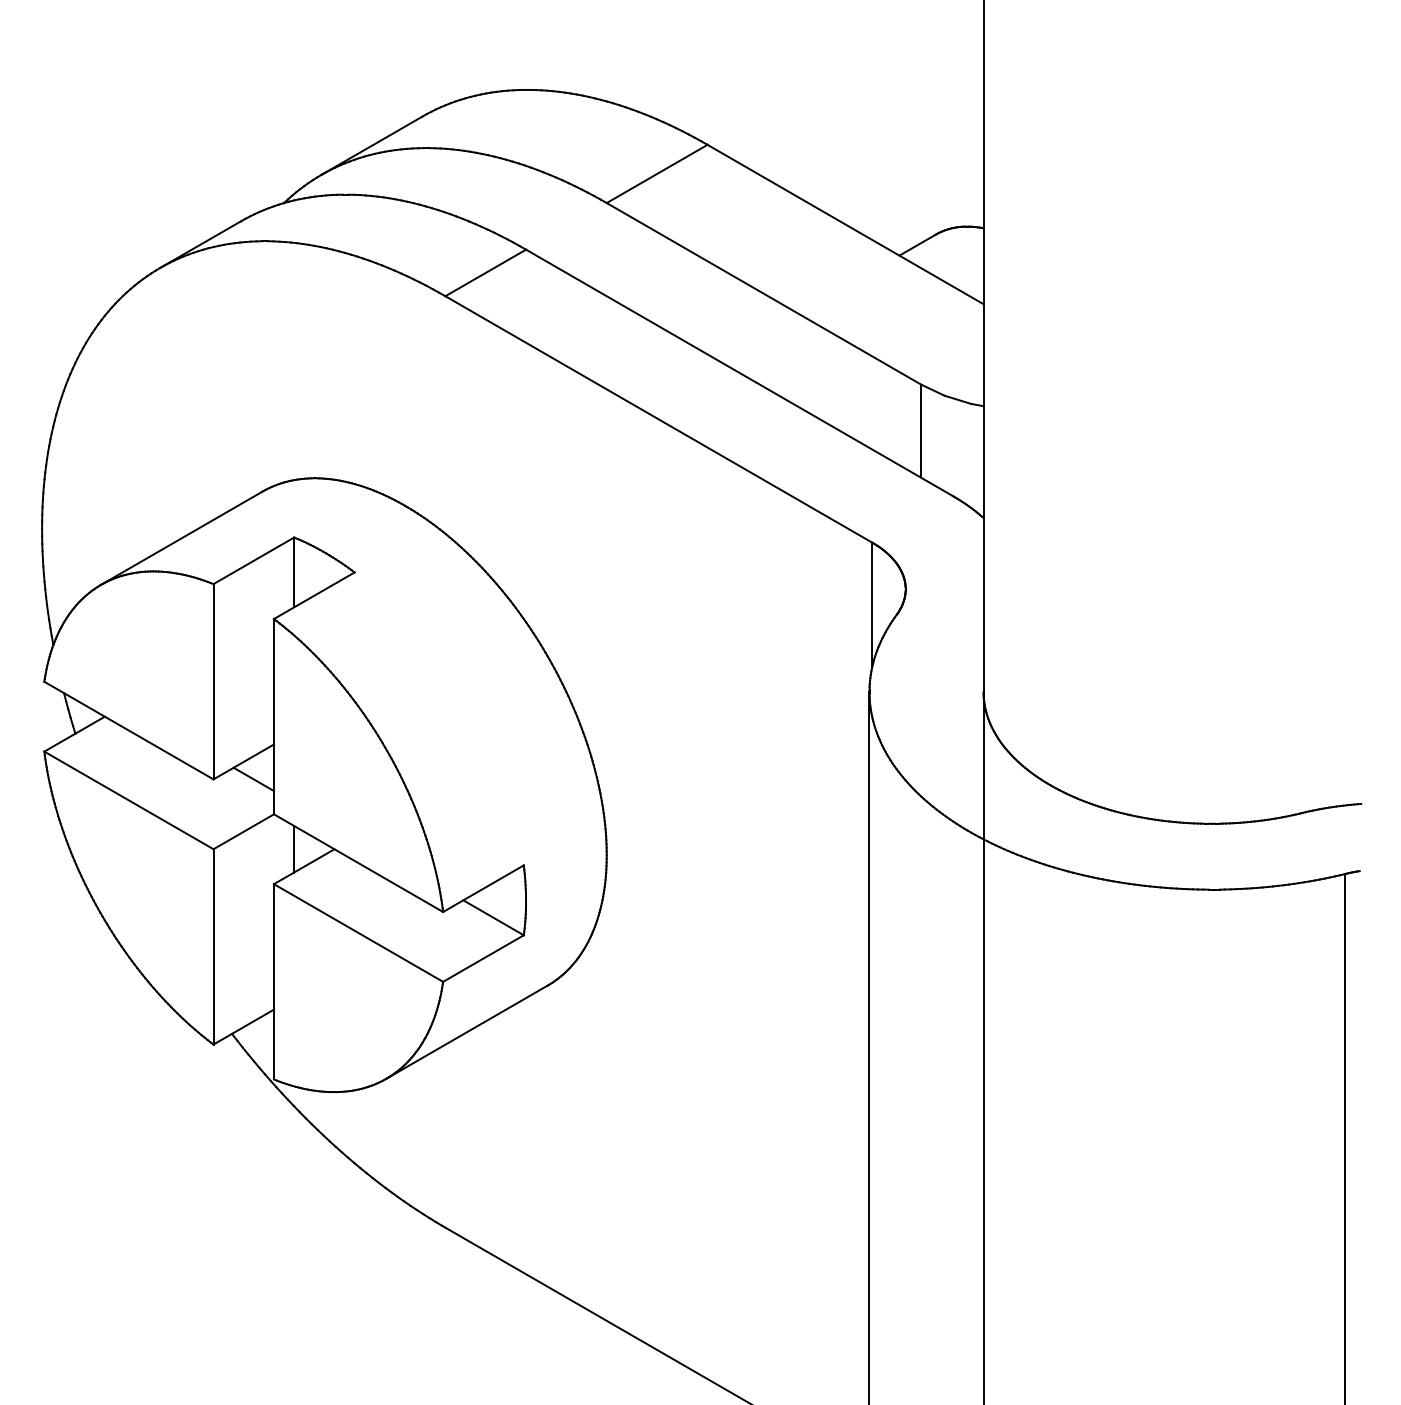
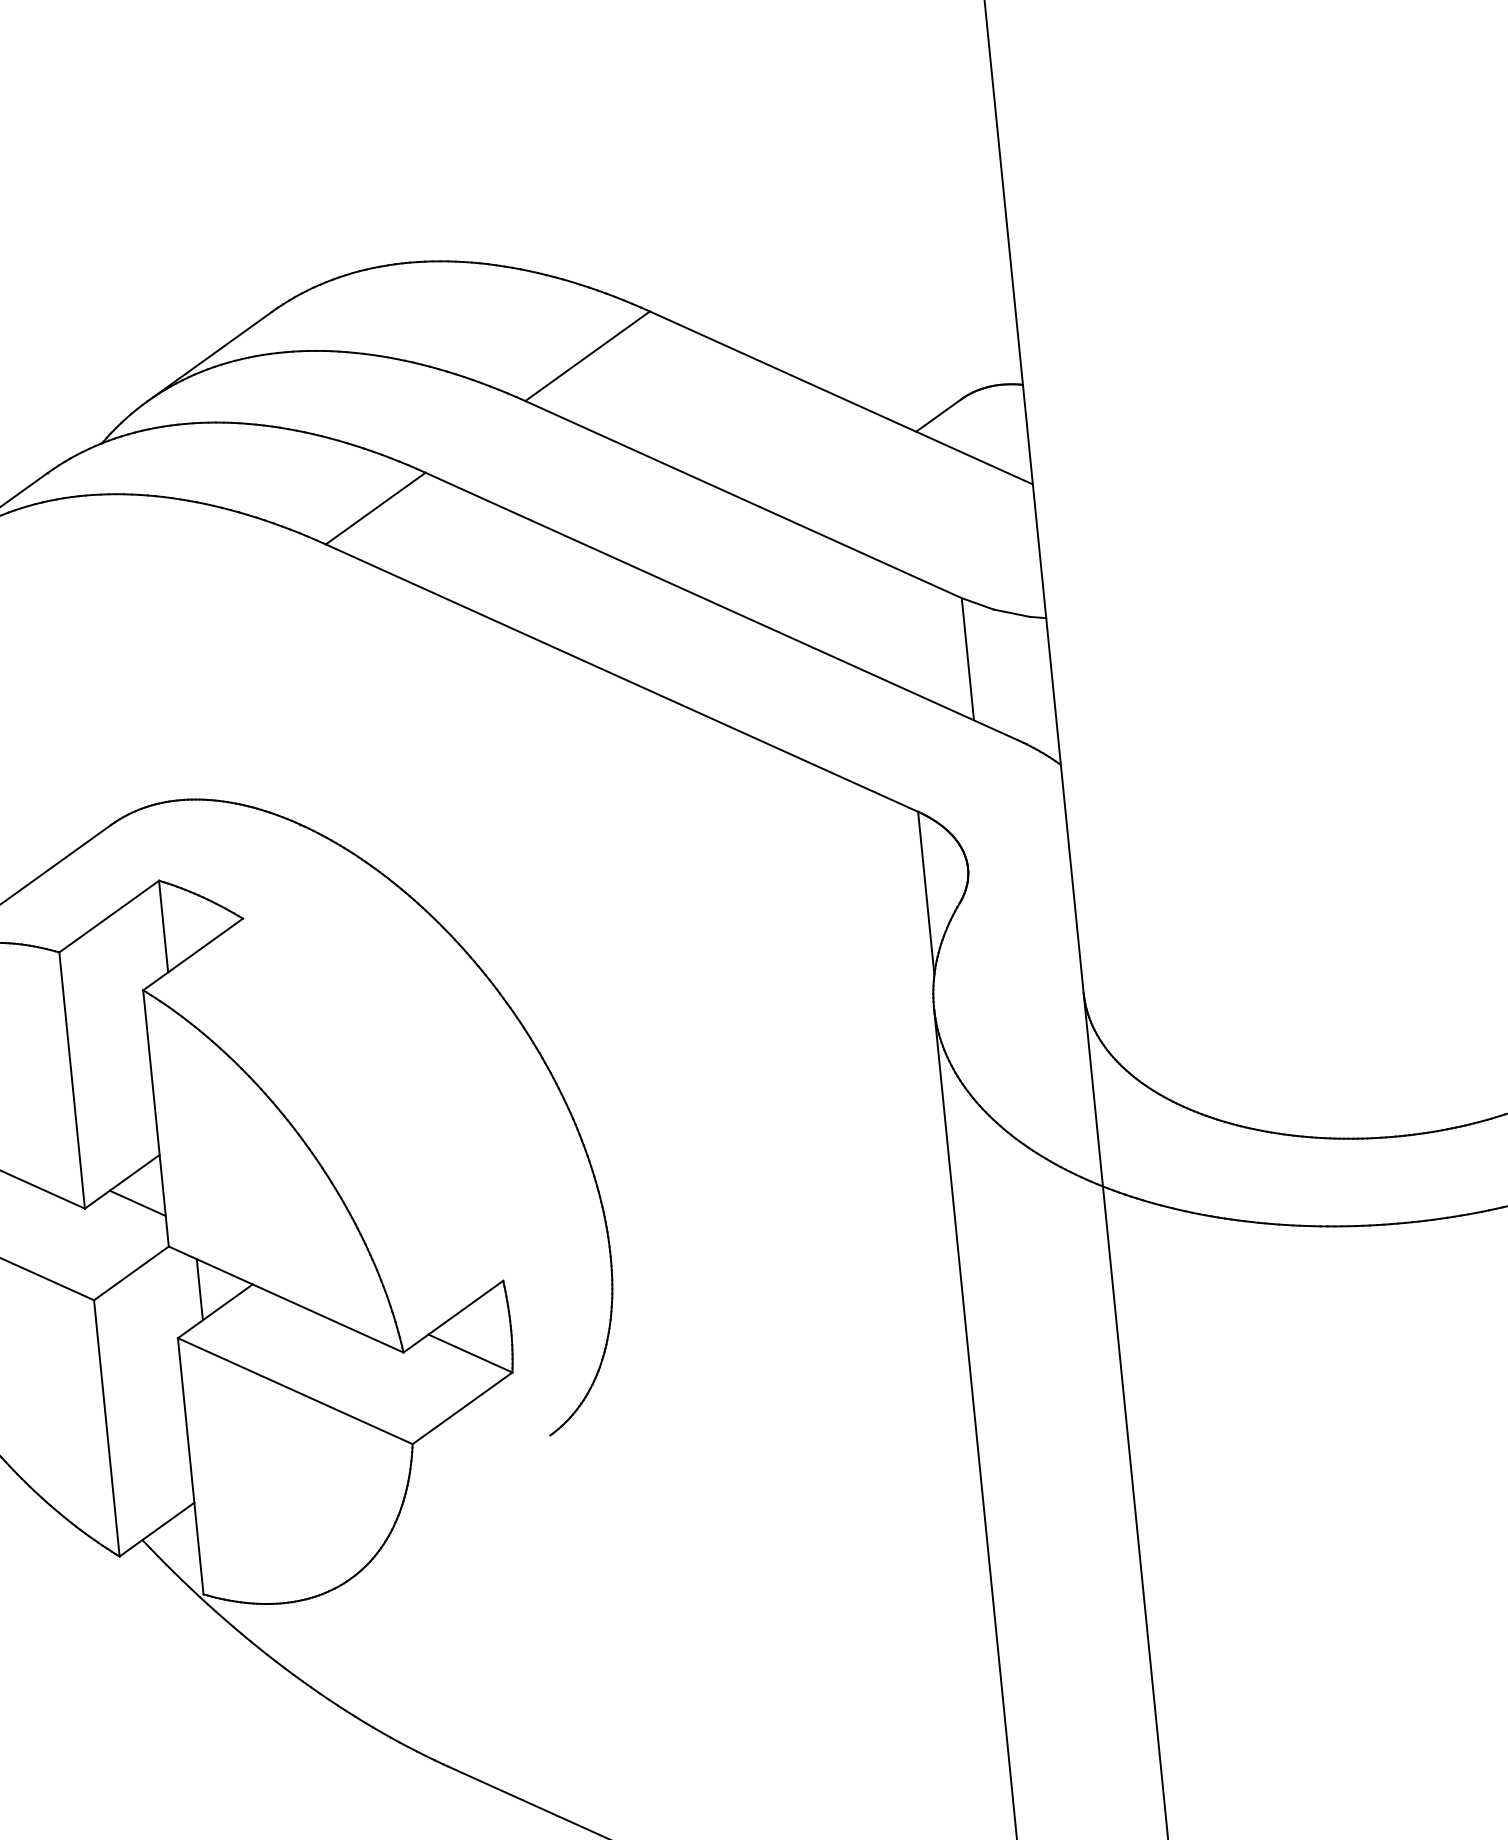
line: (466, 1031) -> (449, 1506), removed

